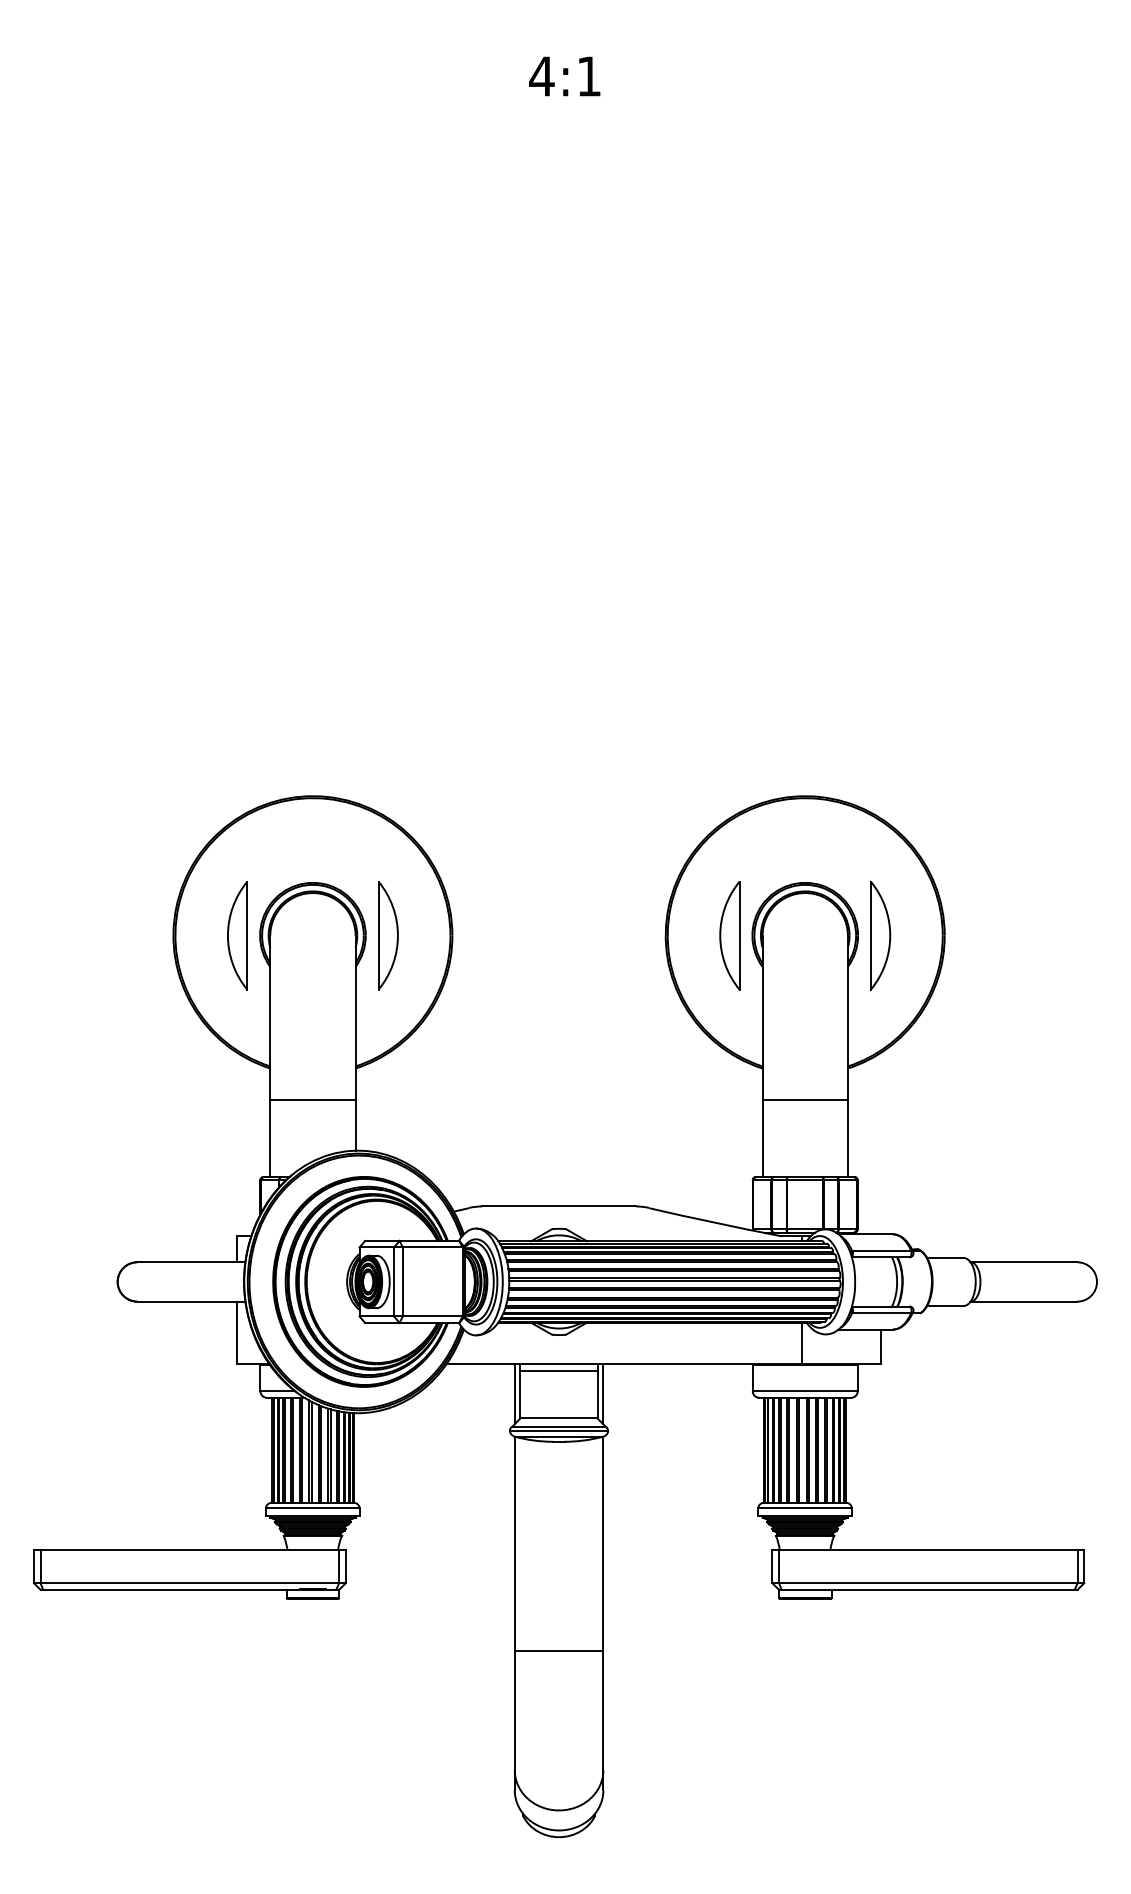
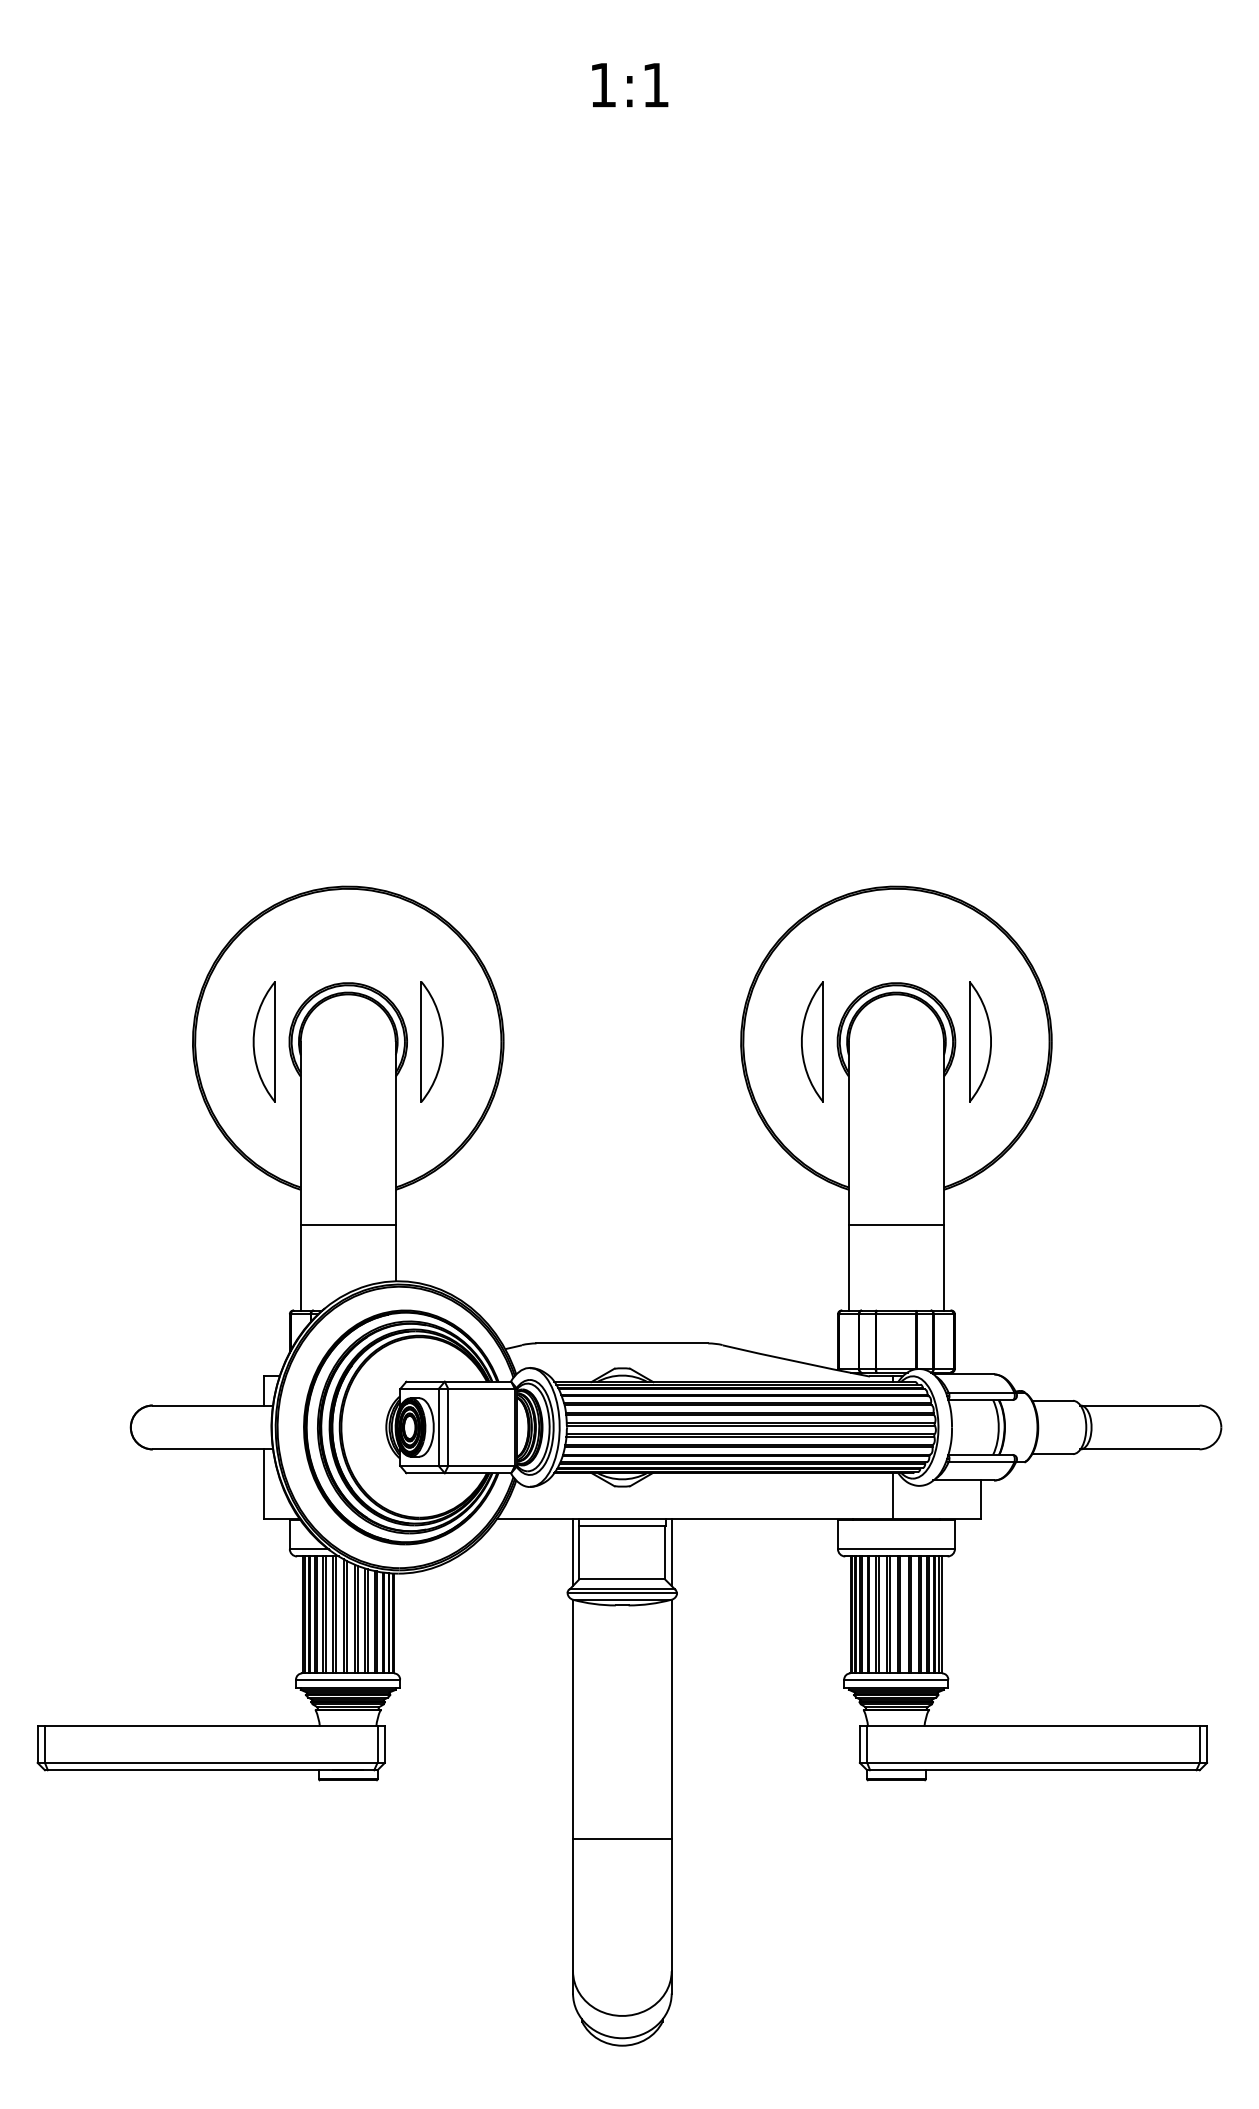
text: (541, 76) -> (602, 85), 4:1 -> 1:1

